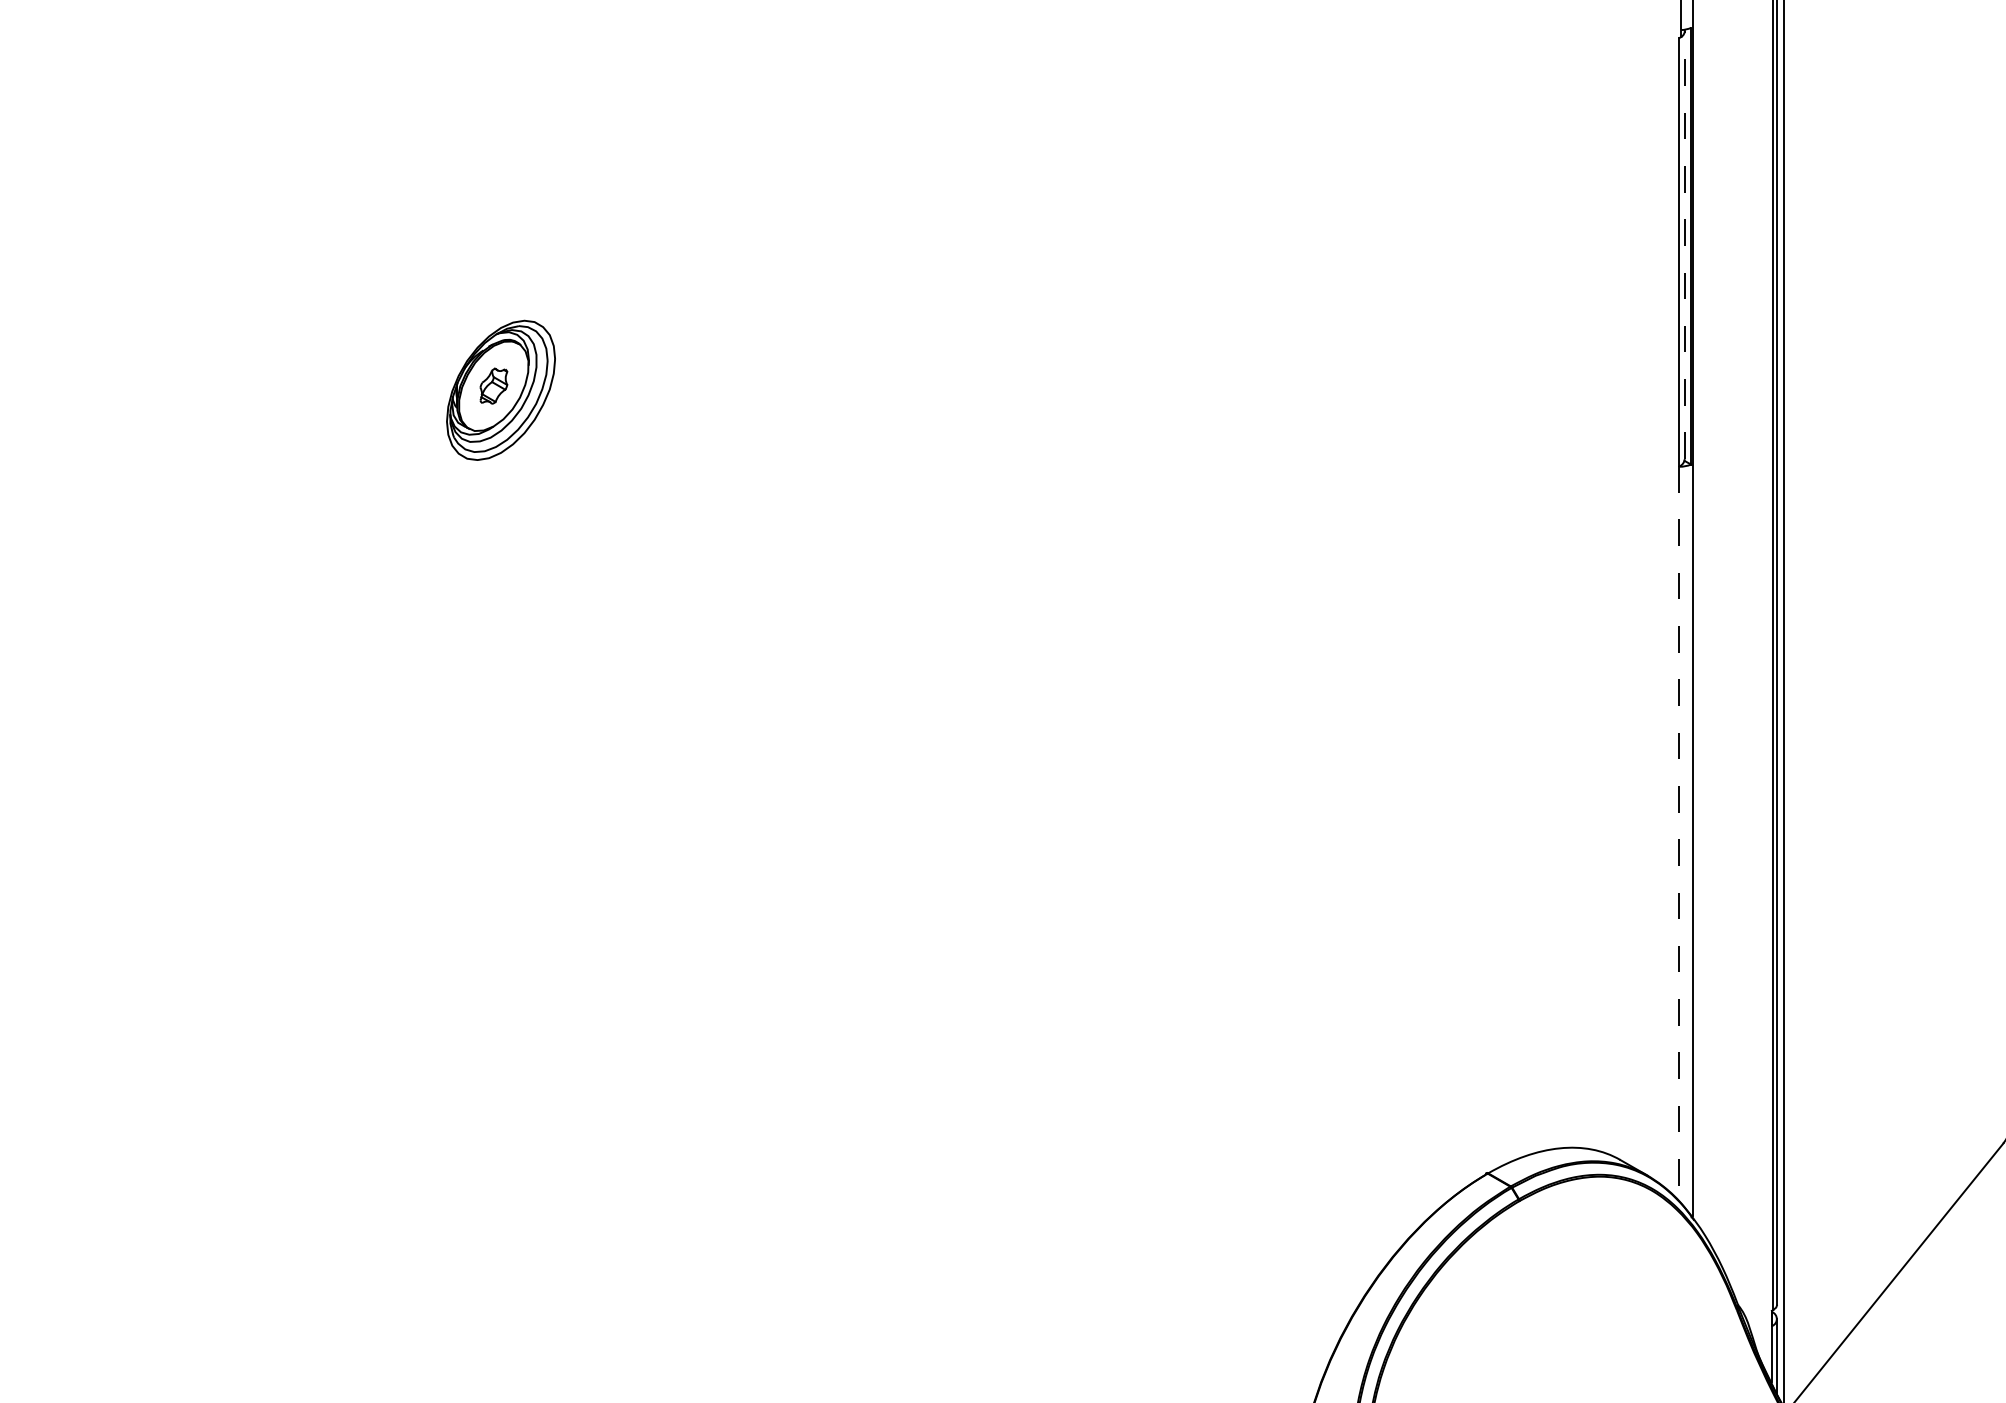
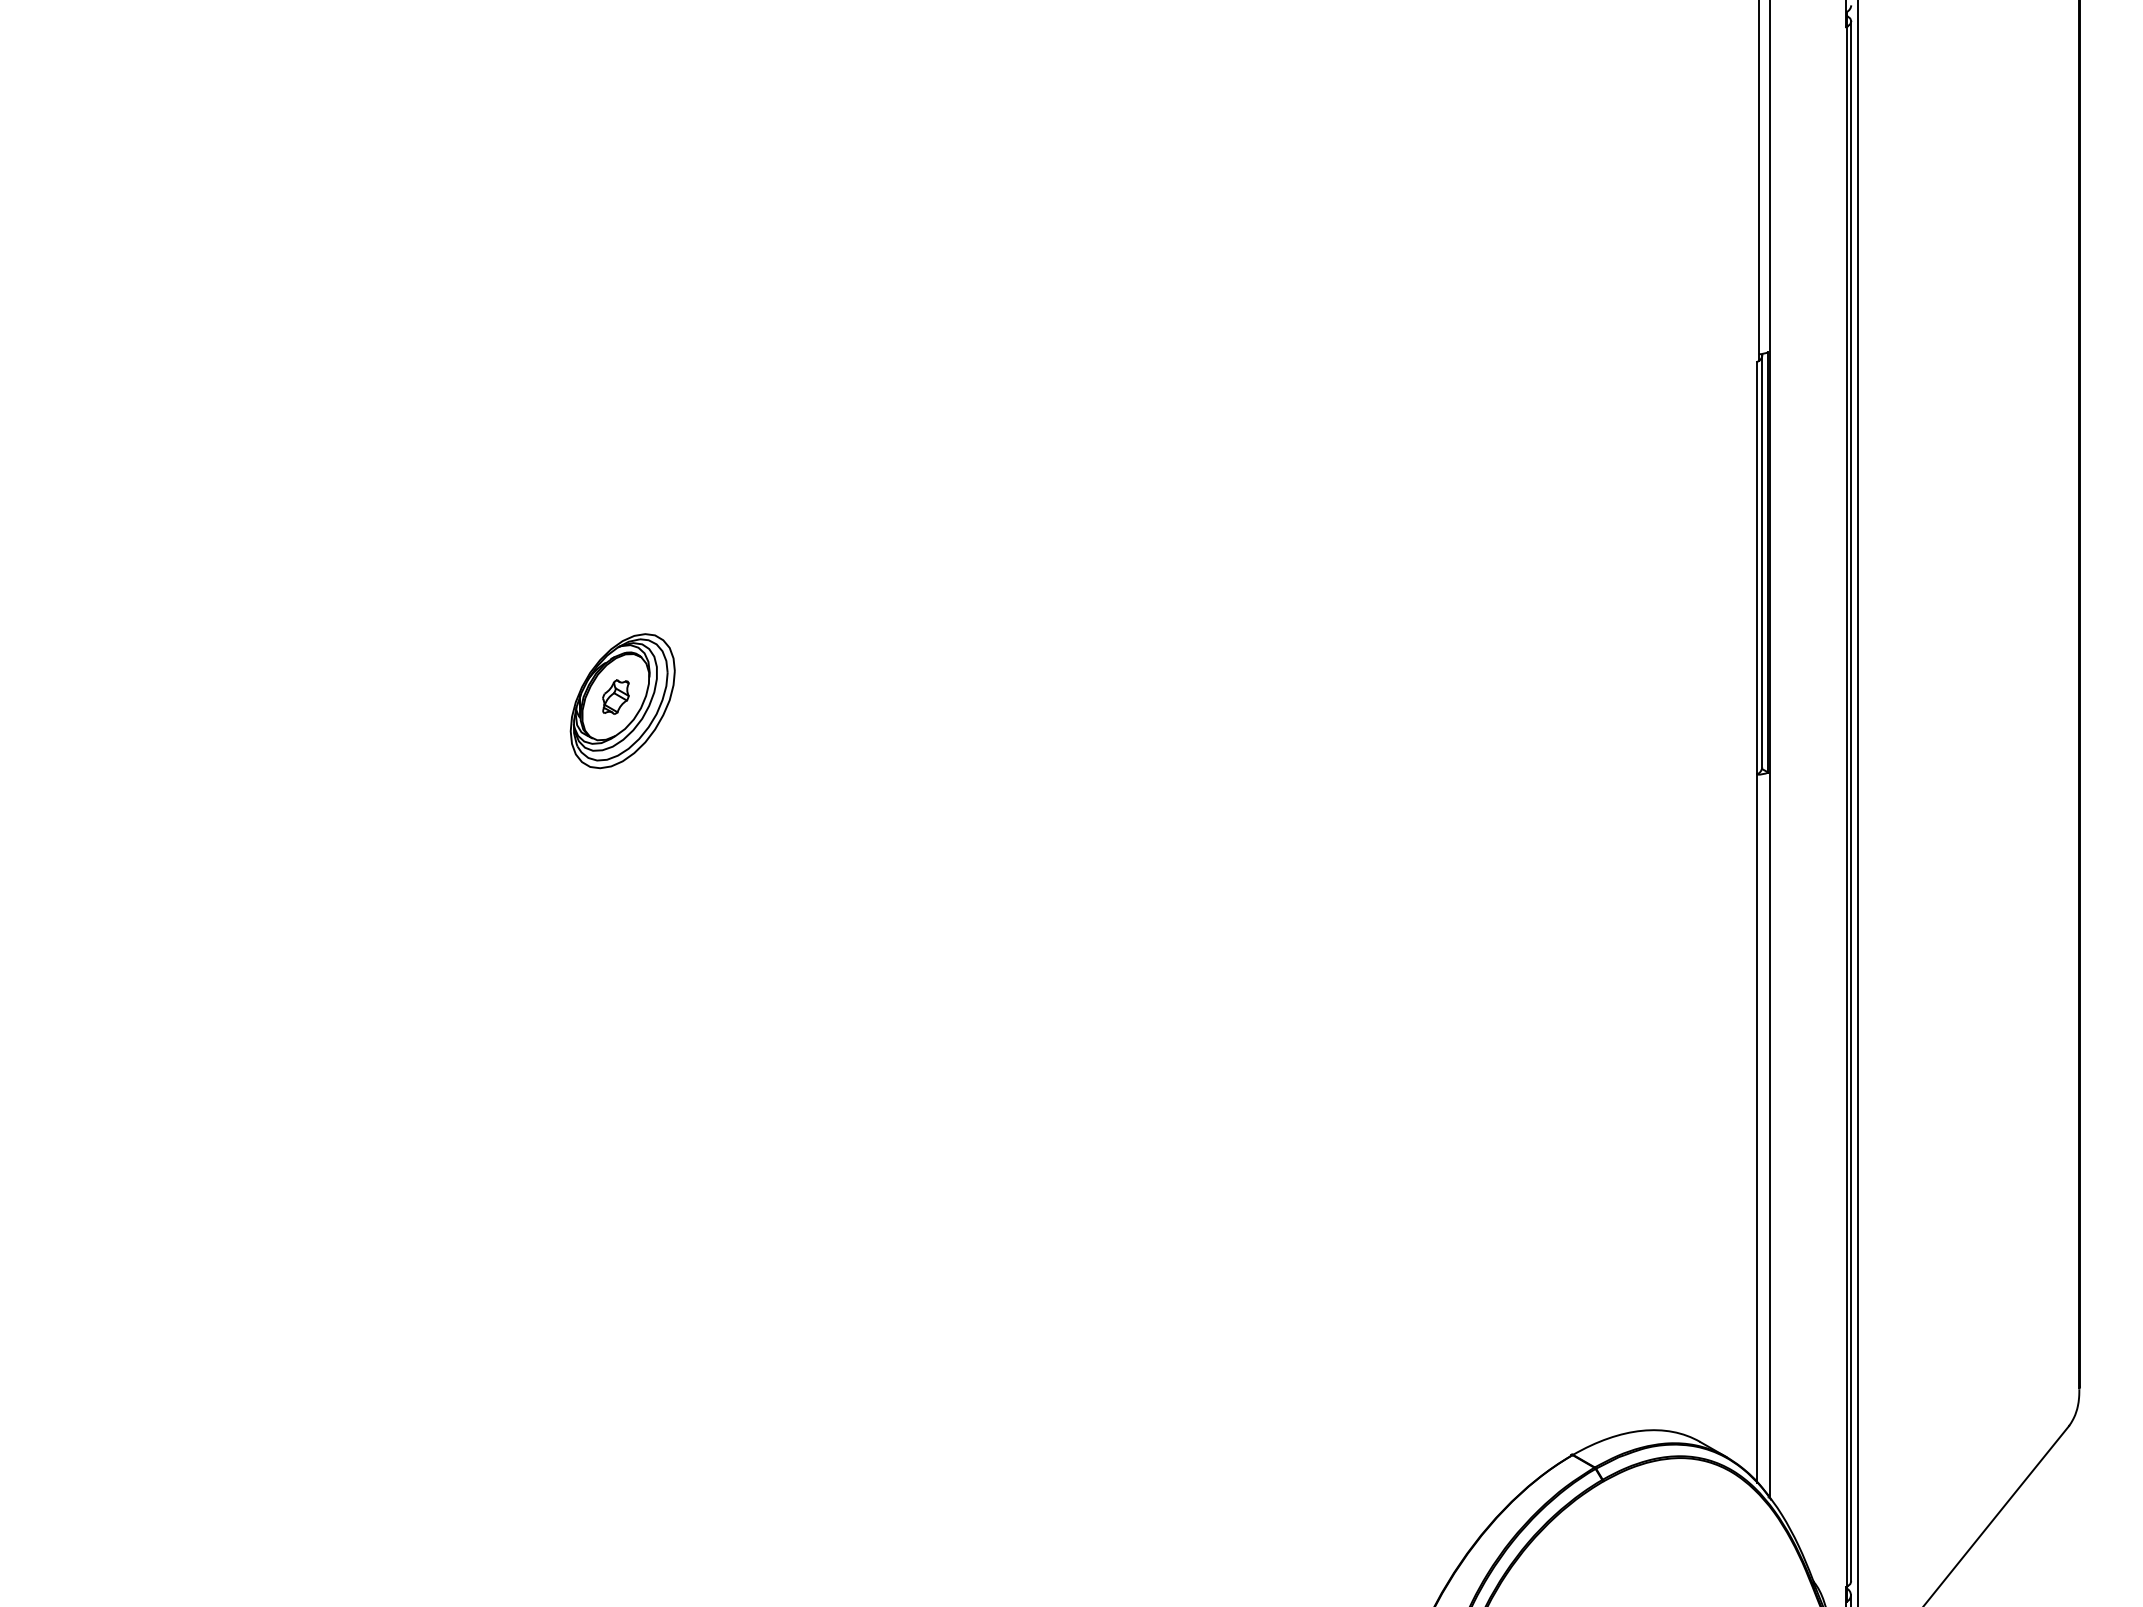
line: (1684, 244) -> (1762, 560), dashed -> solid
line: (1679, 834) -> (1757, 1128), dashed -> solid

